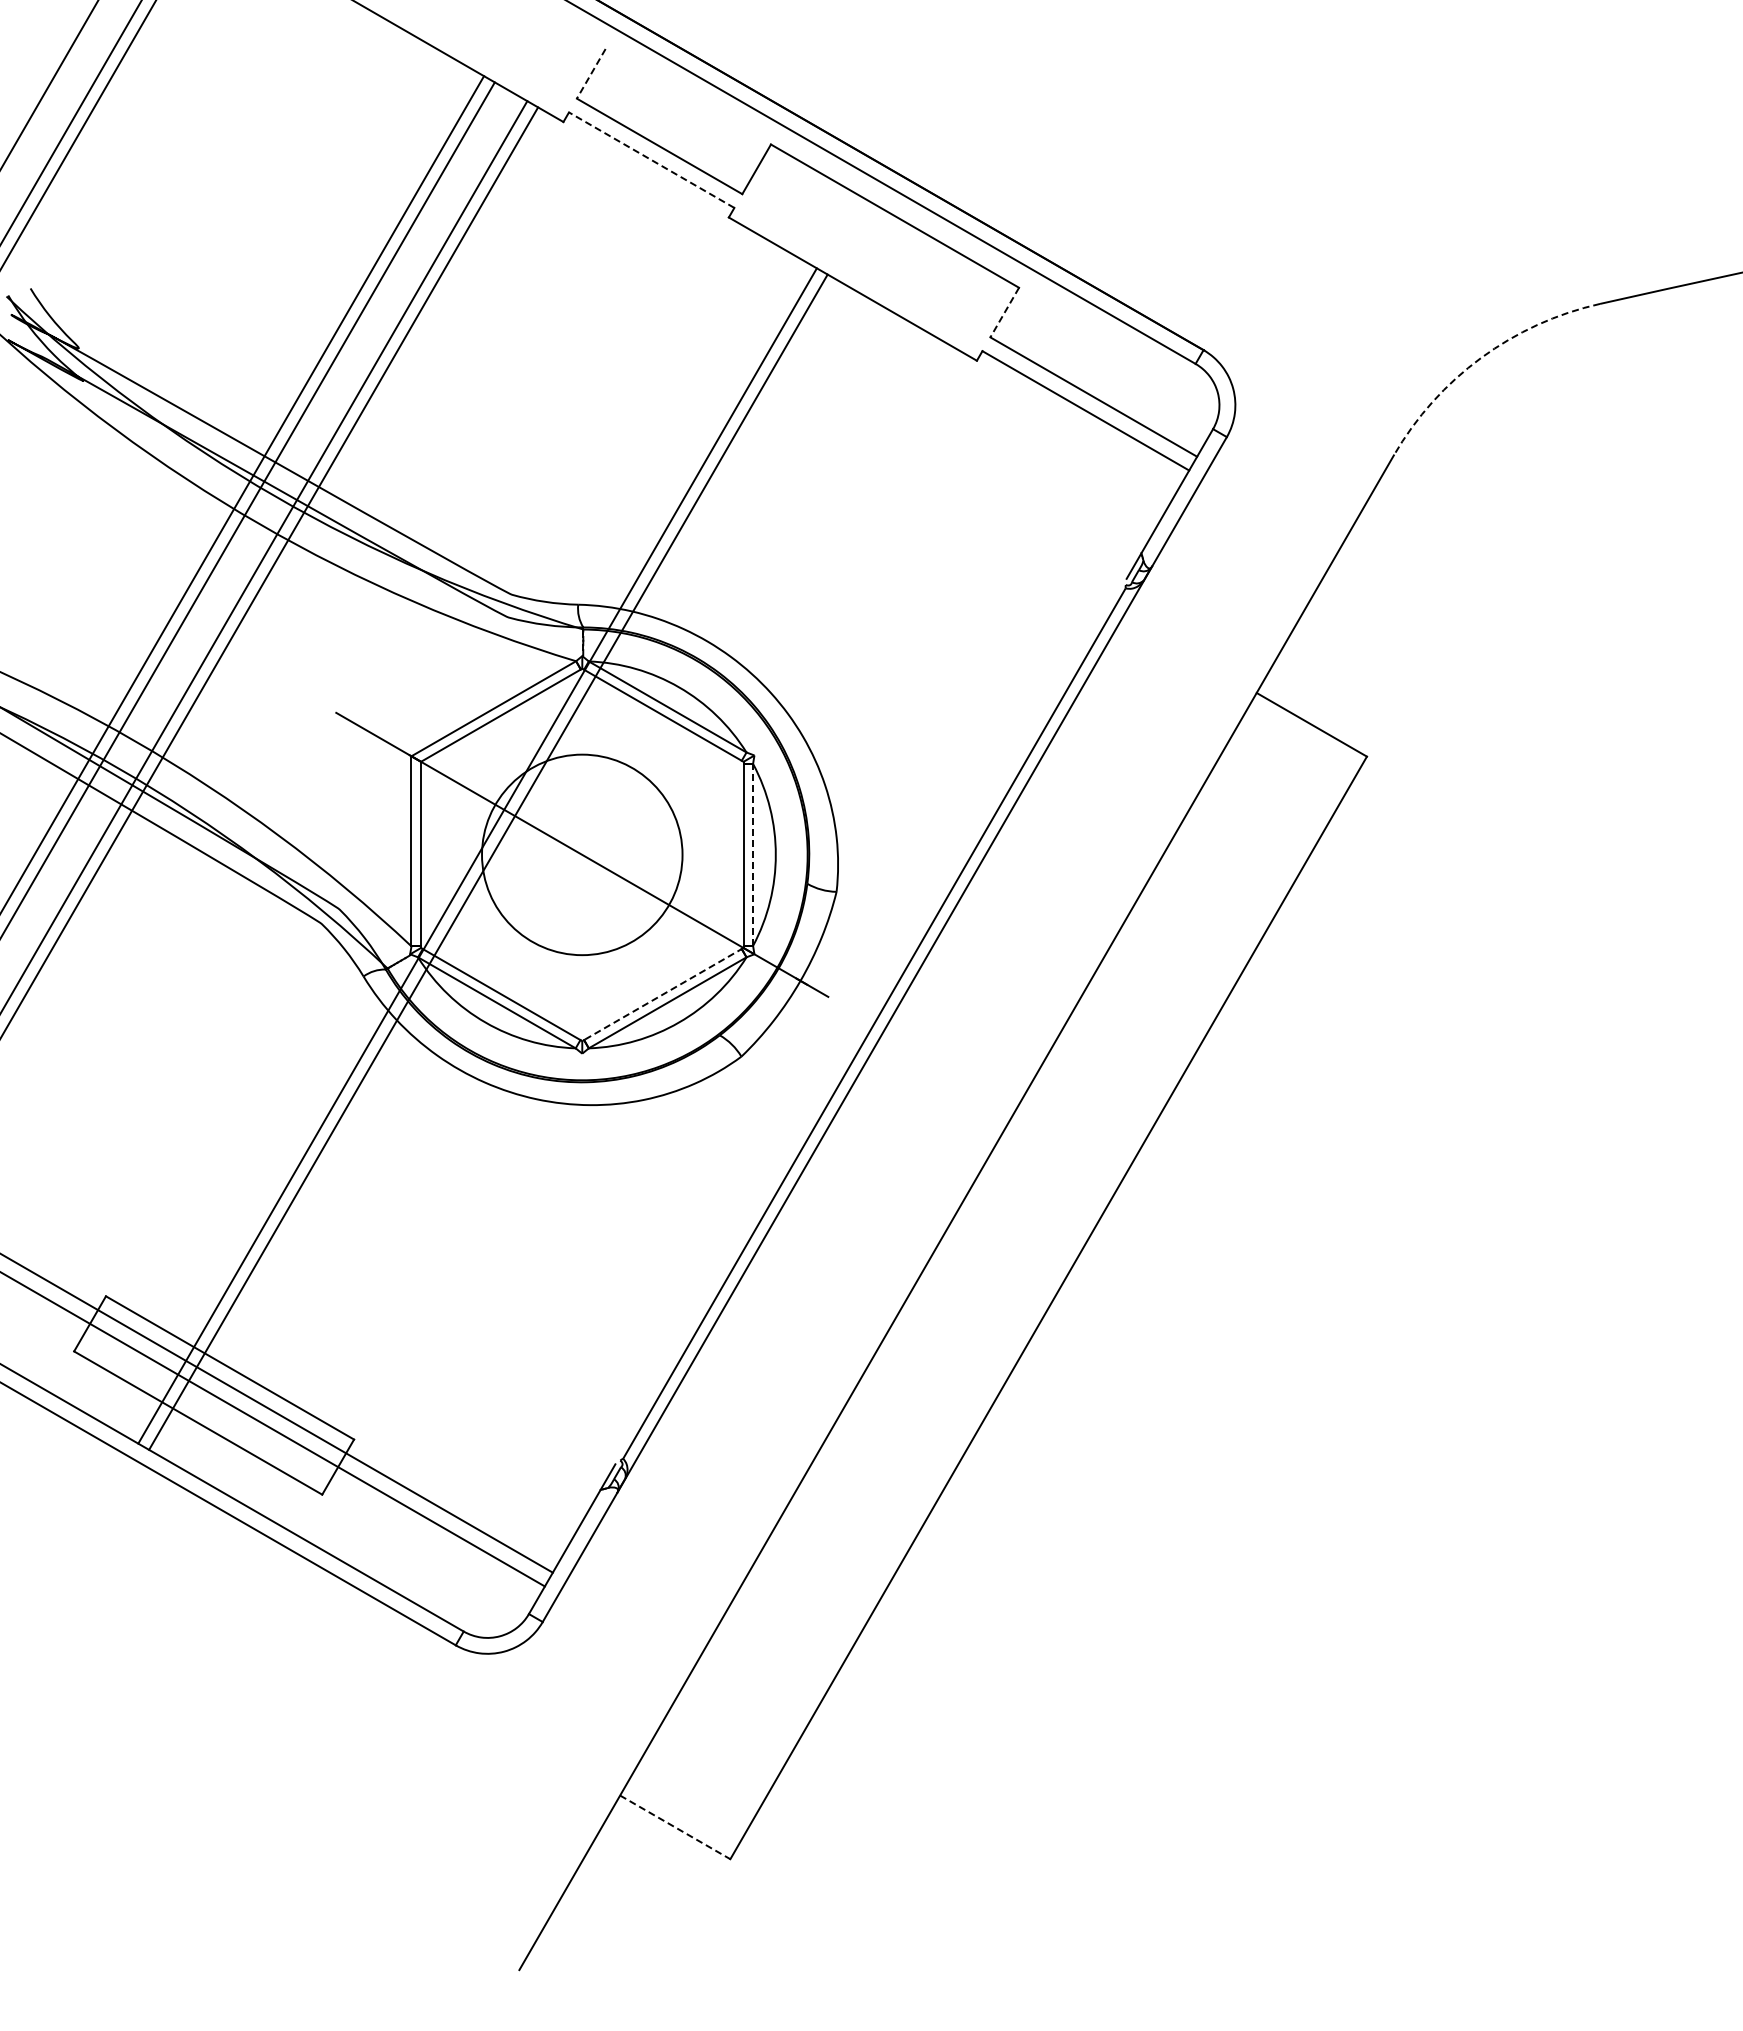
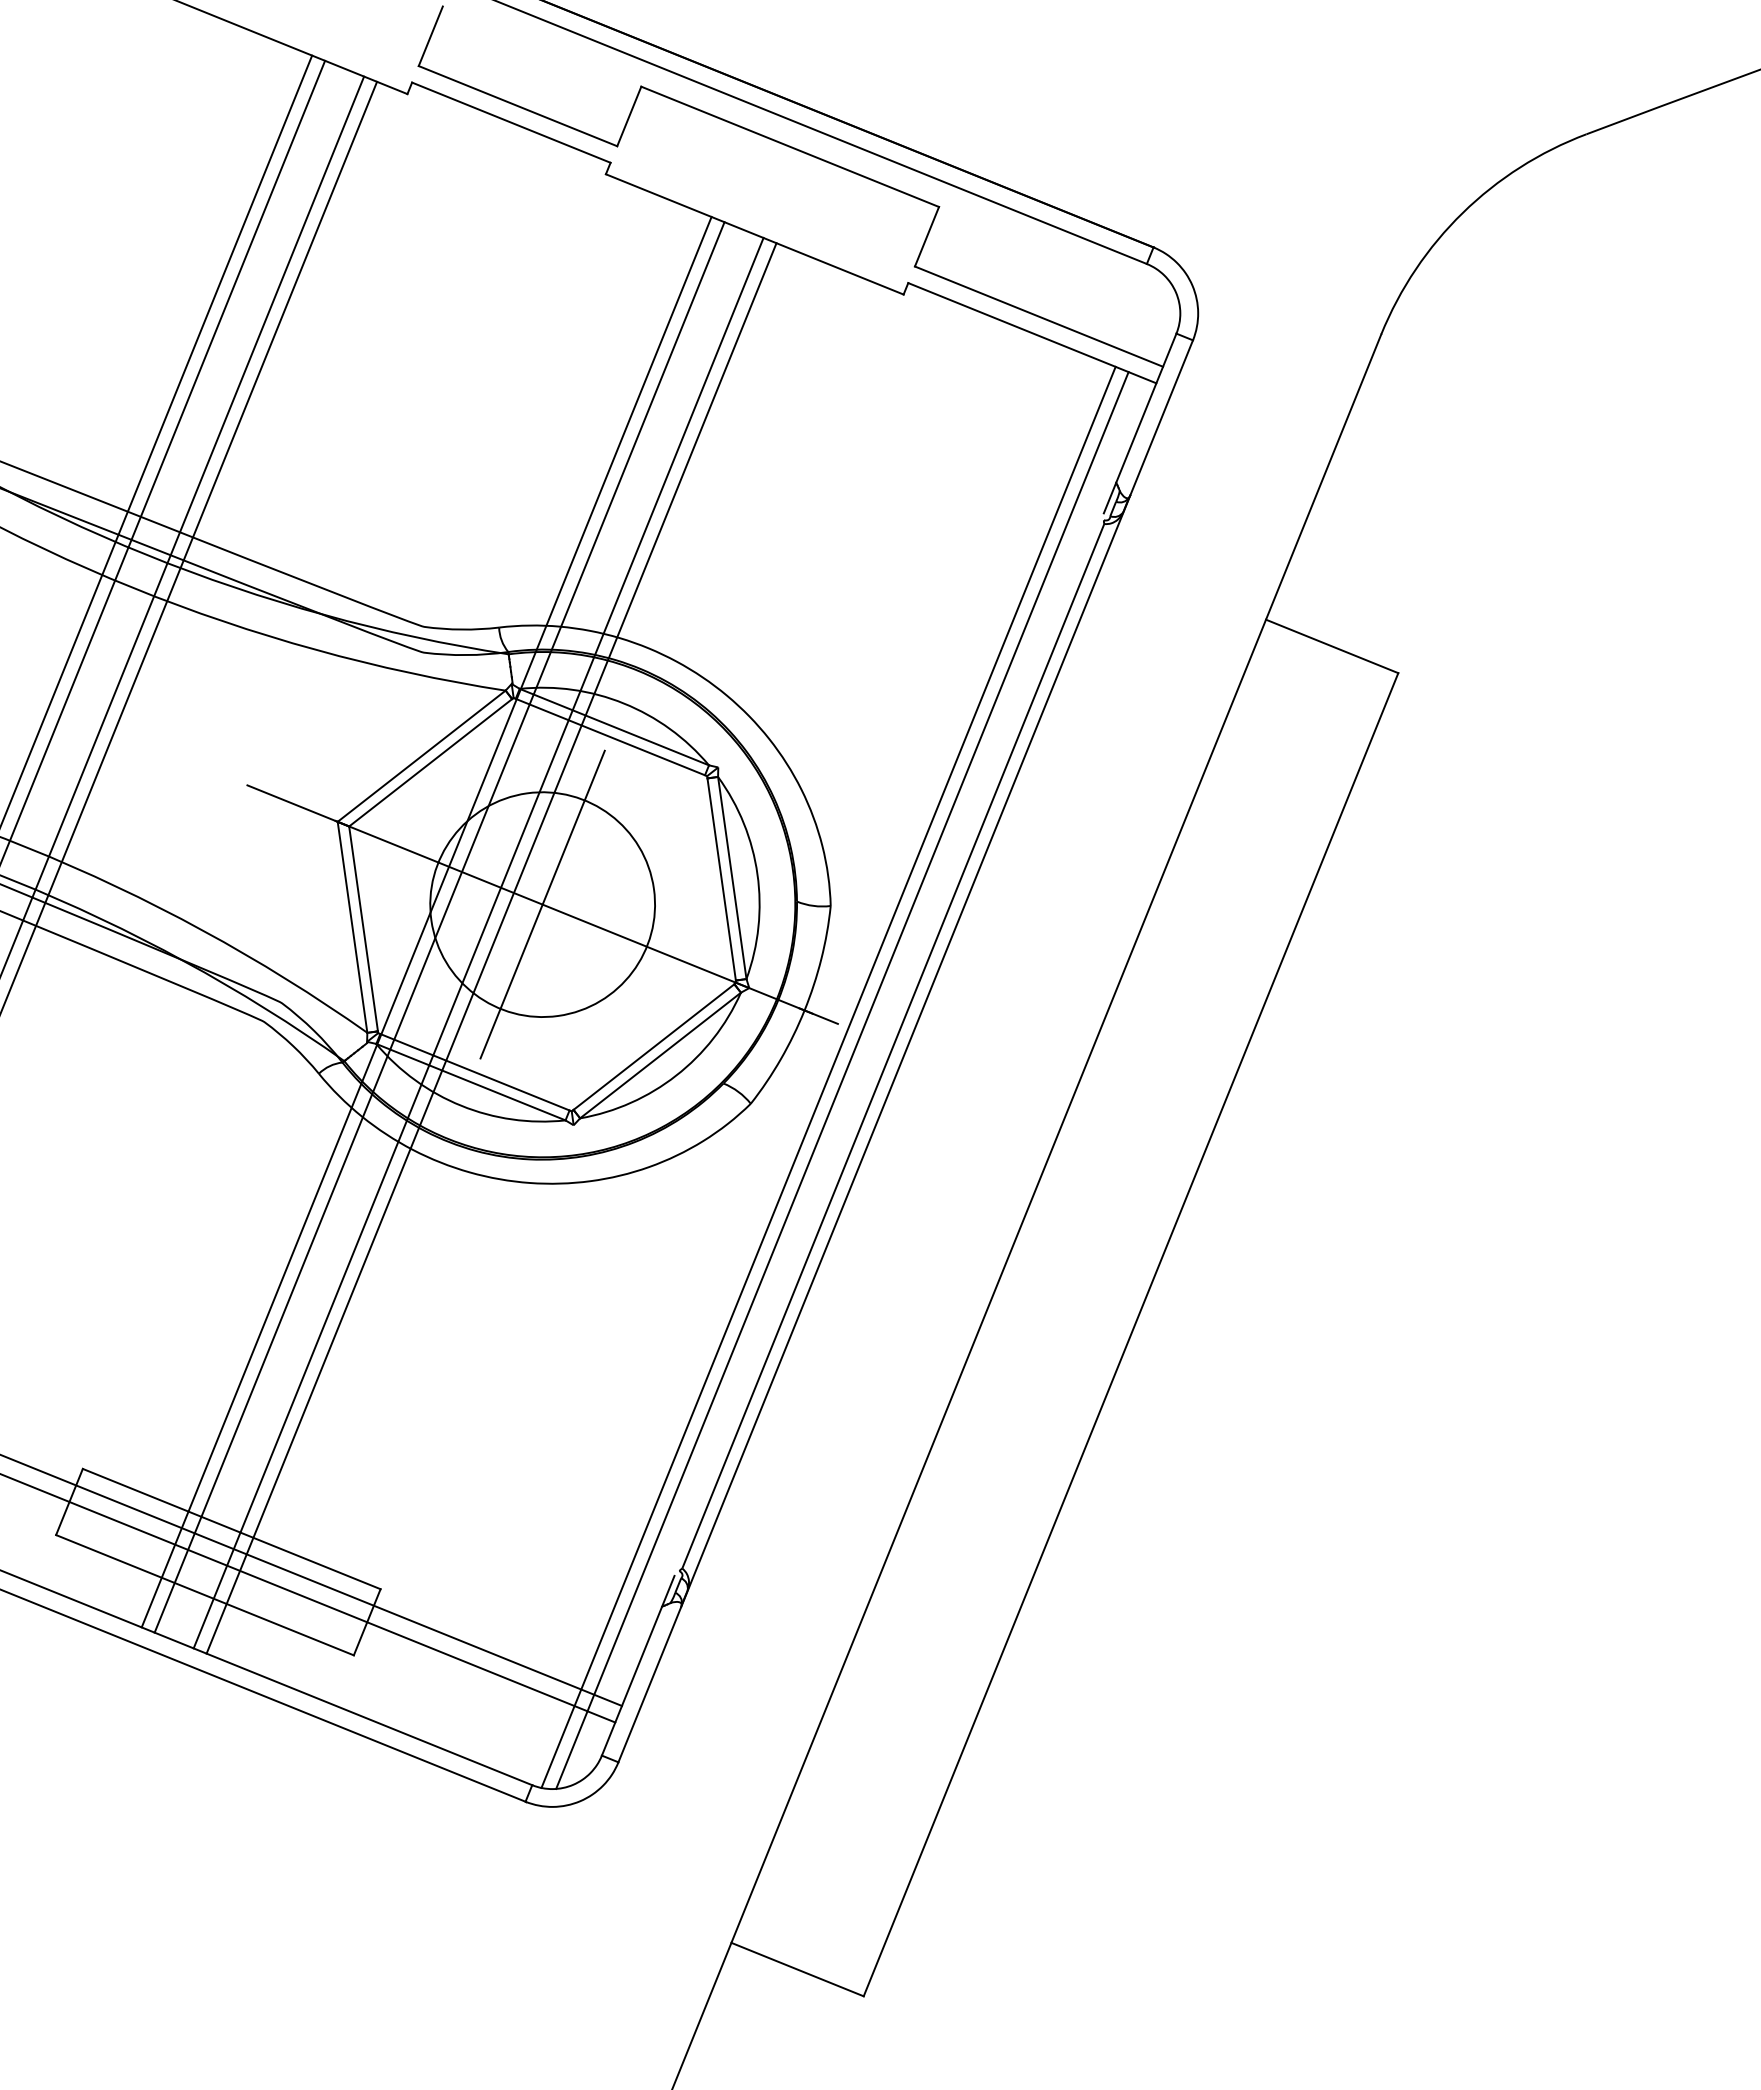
line: (591, 73) -> (431, 35), dashed -> solid
line: (651, 159) -> (511, 121), dashed -> solid
line: (1004, 312) -> (926, 236), dashed -> solid
arc: (1481, 358) -> (1463, 213), dashed -> solid
line: (582, 854) -> (542, 904), added
line: (753, 854) -> (732, 877), dashed -> solid
line: (520, 880) -> (478, 942), added
line: (531, 886) -> (491, 947), added
line: (662, 994) -> (653, 1047), dashed -> solid
line: (813, 1042) -> (828, 1076), added
line: (825, 1047) -> (842, 1080), added
line: (675, 1827) -> (797, 1969), dashed -> solid

